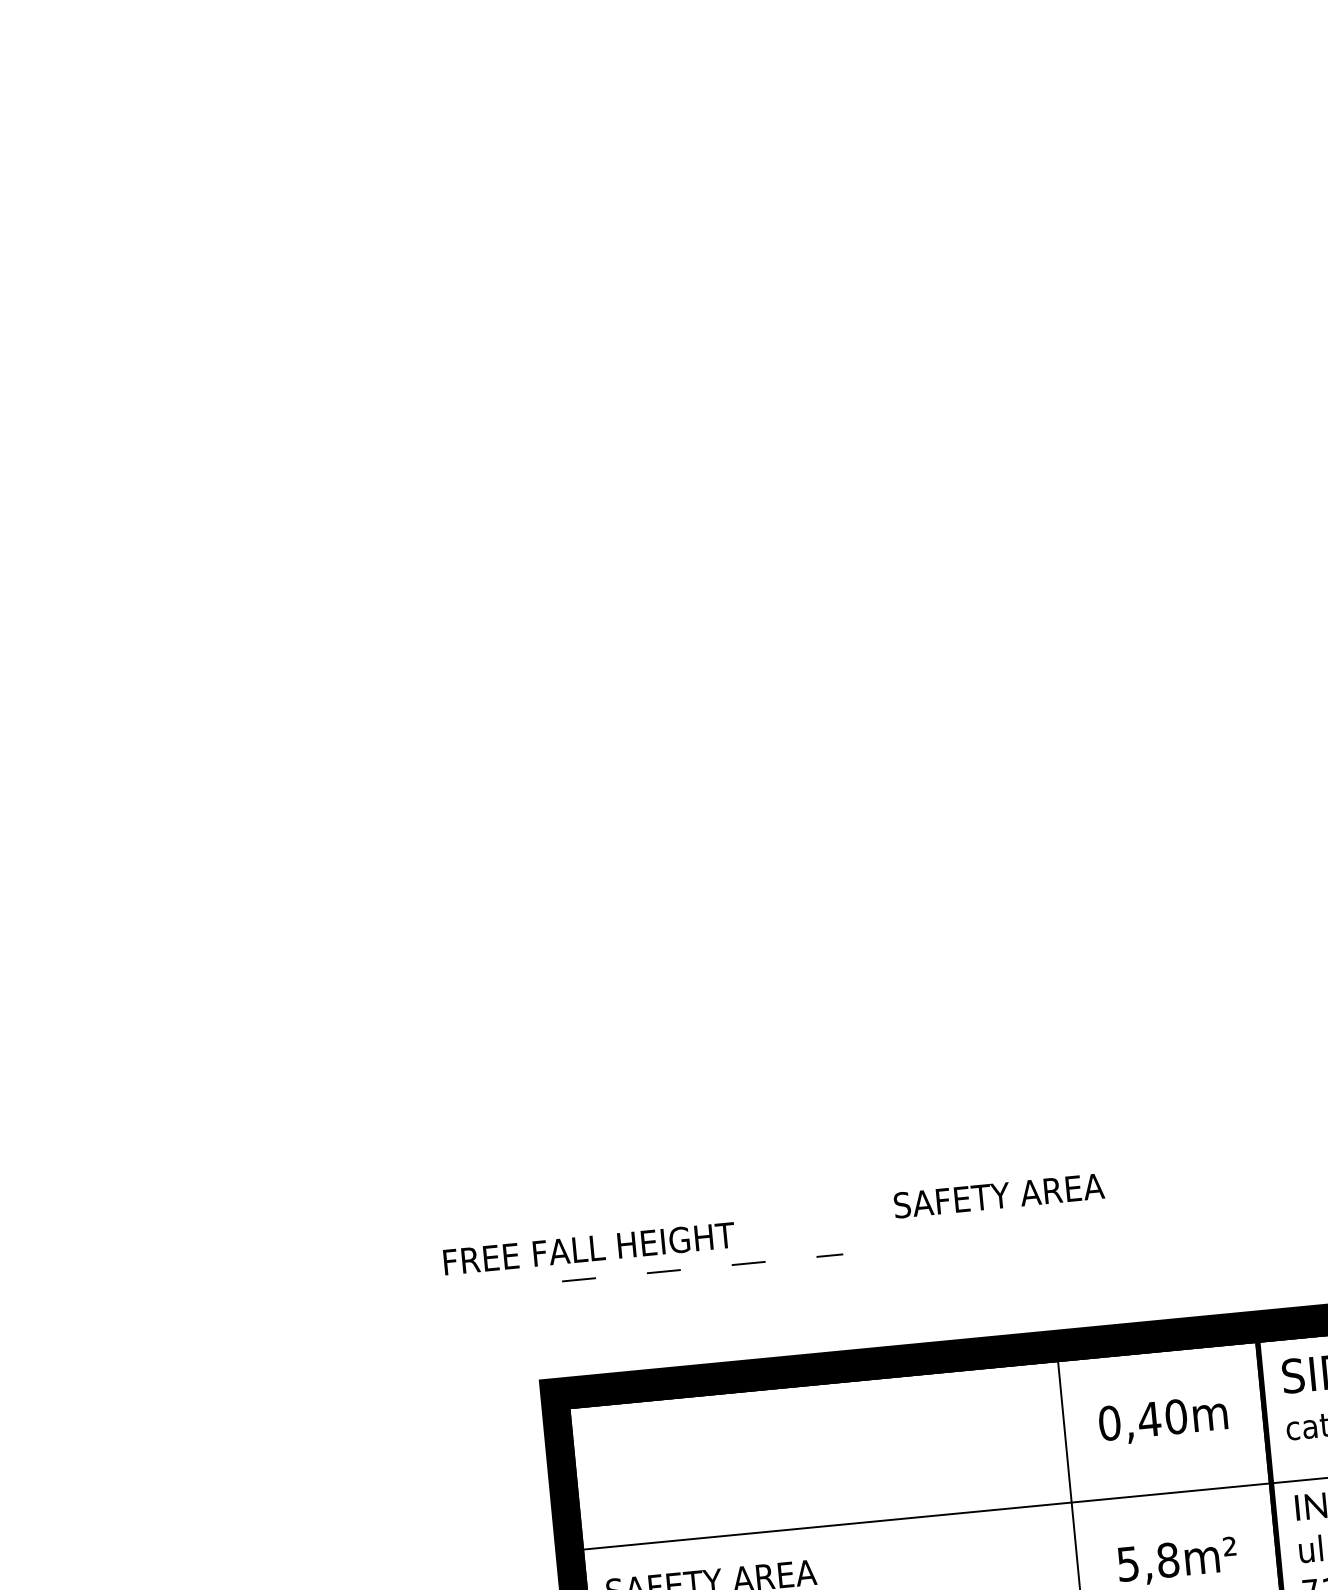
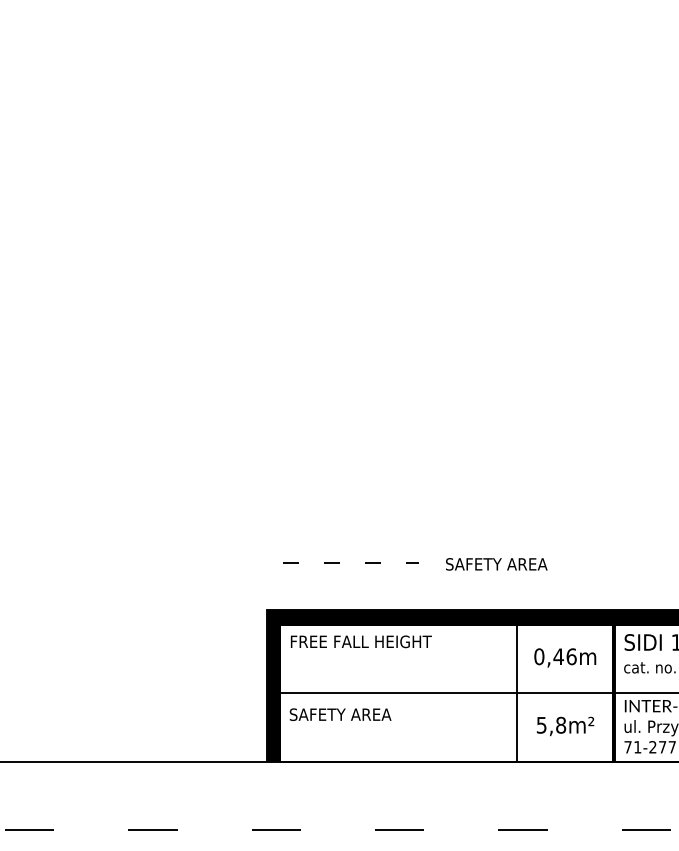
text: (998, 1196) -> (496, 564), moved
text: (587, 1248) -> (360, 641), moved
text: (1175, 1416) -> (571, 656), 0,40m -> 0,46m

